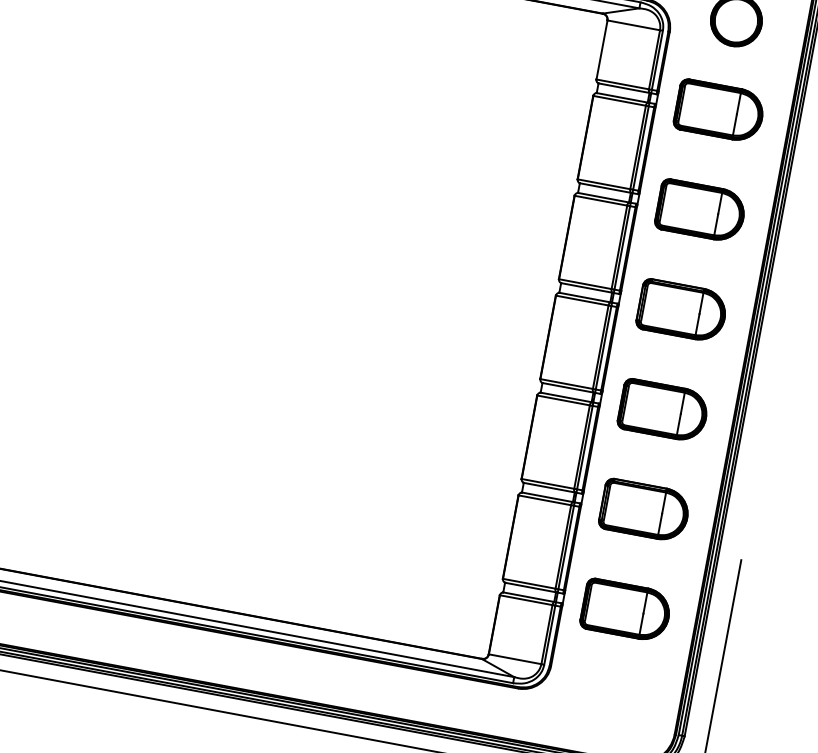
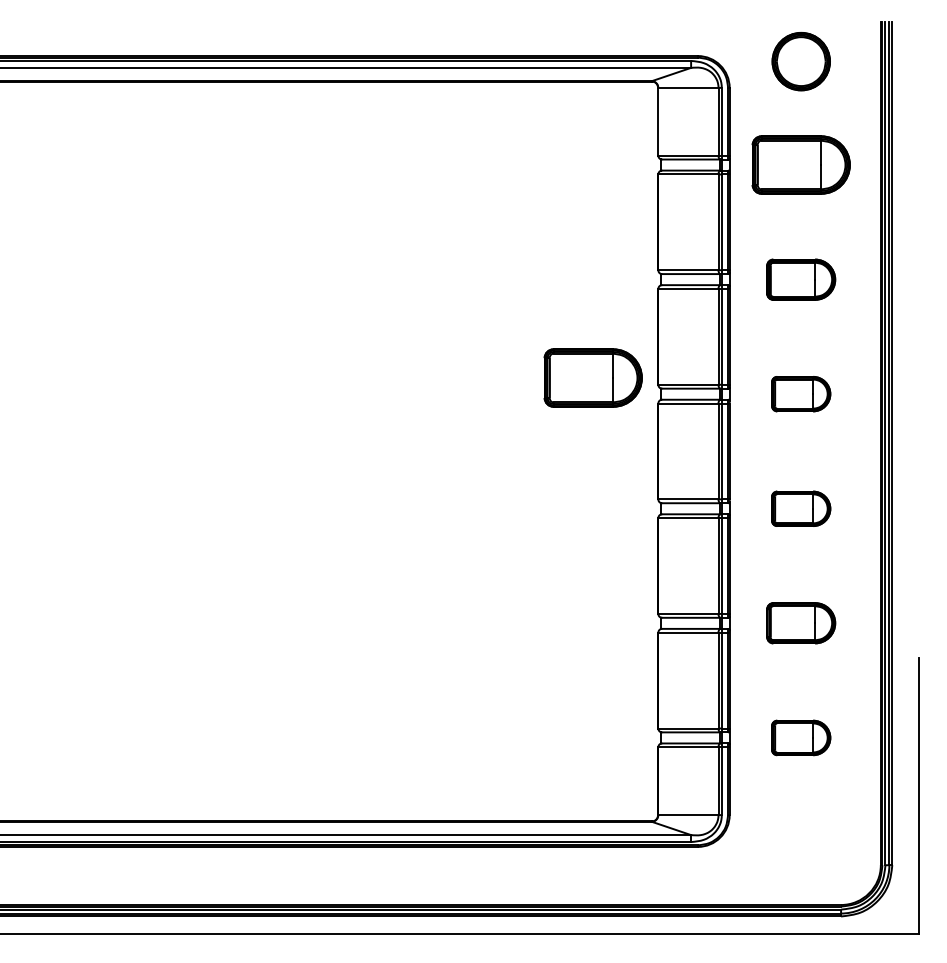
part: (700, 210) -> (800, 279), size x0.7
part: (502, 262) -> (592, 377), added
part: (681, 310) -> (800, 393), size x0.6
part: (662, 410) -> (800, 508), size x0.6
part: (644, 509) -> (800, 622), size x0.7
part: (625, 609) -> (800, 737), size x0.6

